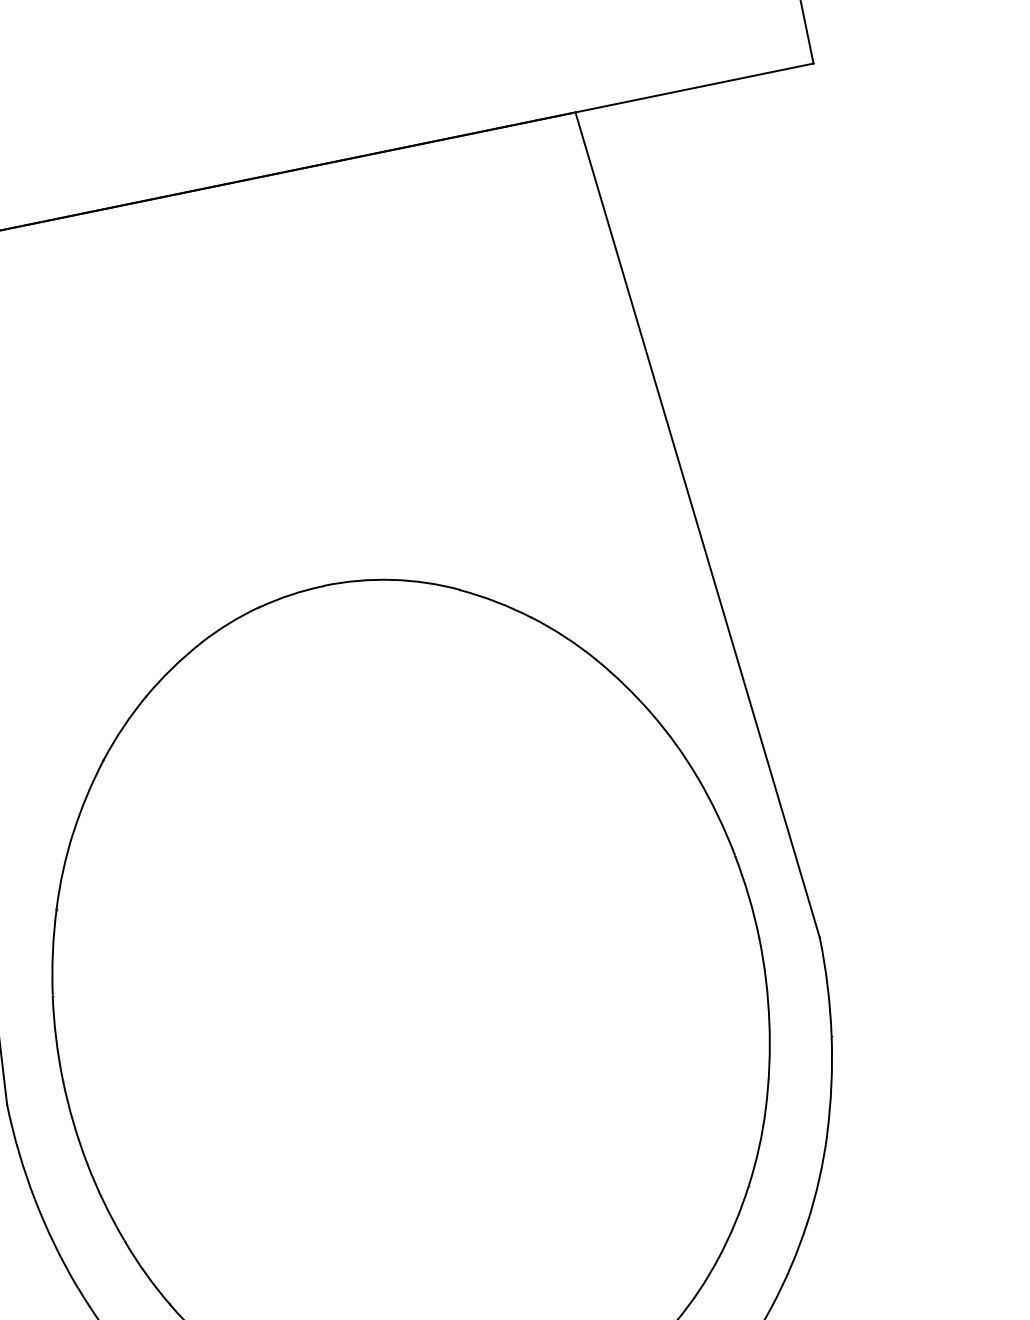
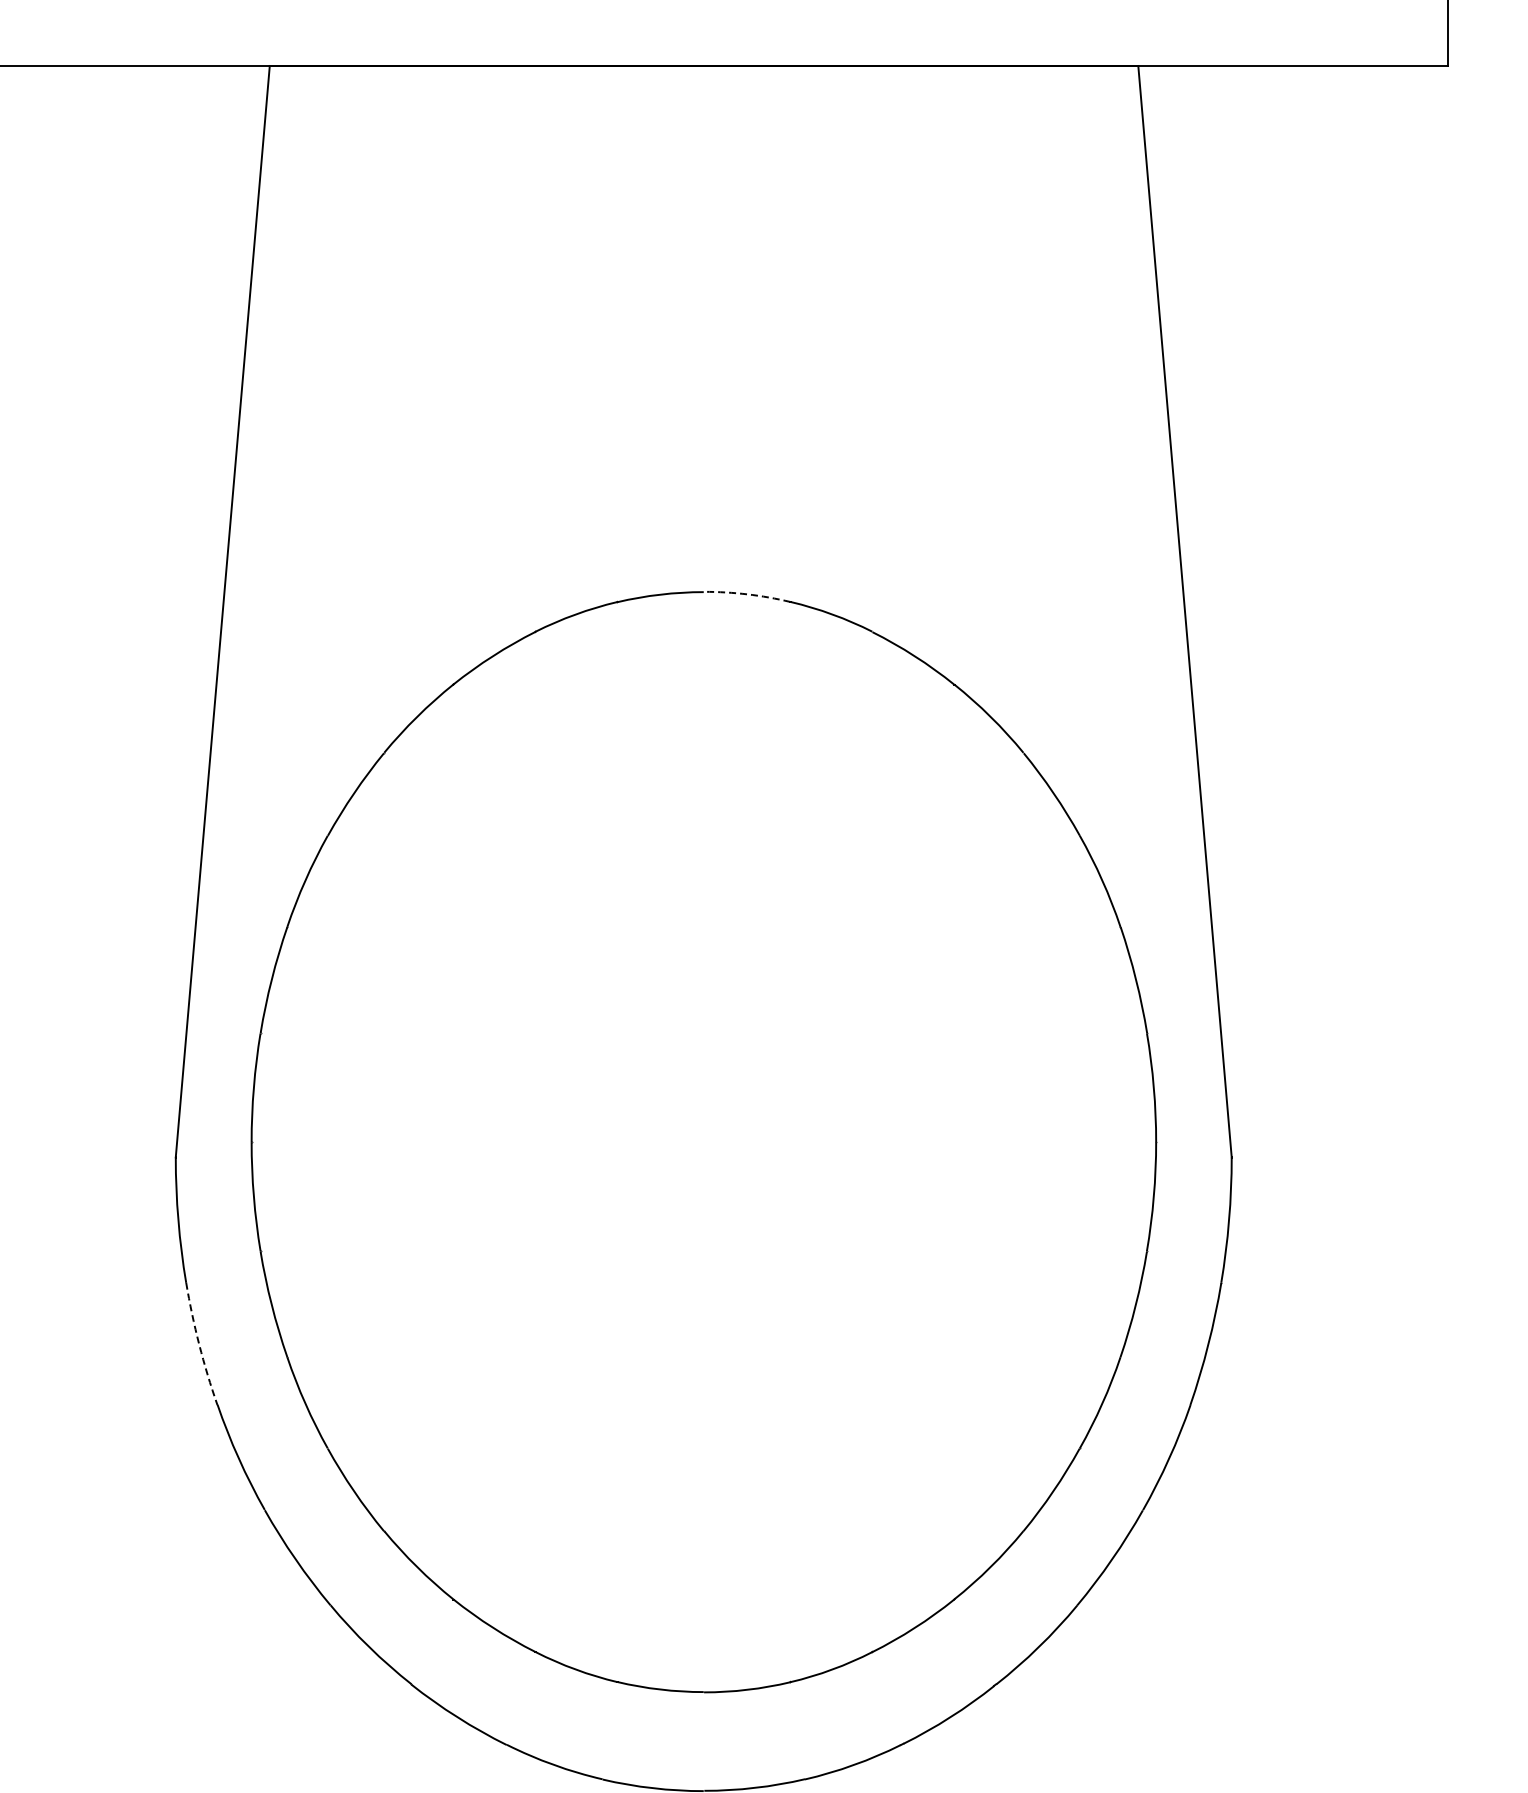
arc: (358, 580) -> (747, 594), solid -> dashed
arc: (54, 1244) -> (199, 1344), solid -> dashed

